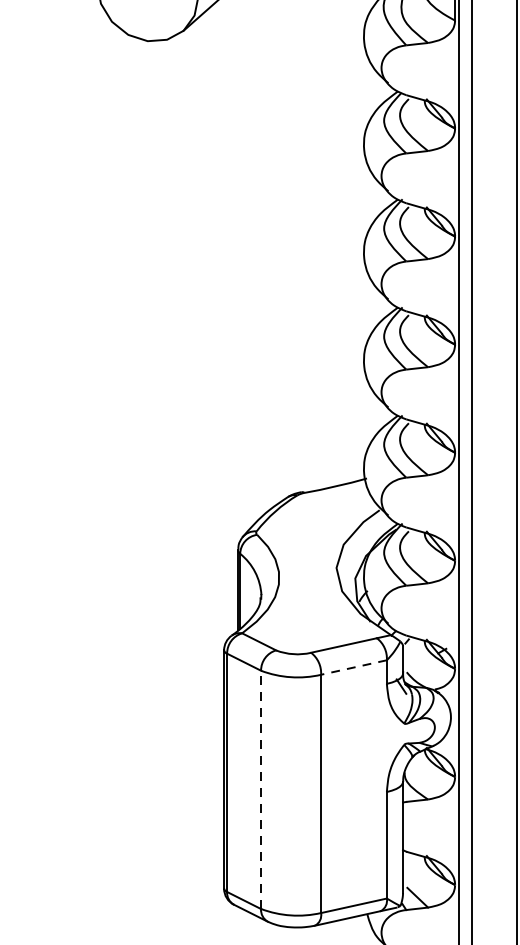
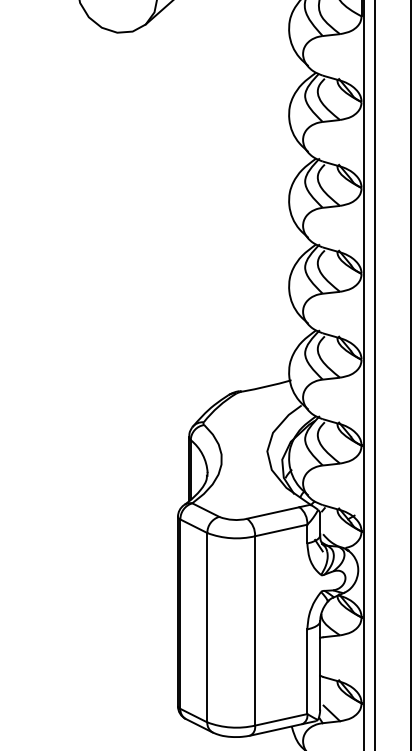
line: (354, 667) -> (281, 530), dashed -> solid
line: (261, 789) -> (207, 627), dashed -> solid

